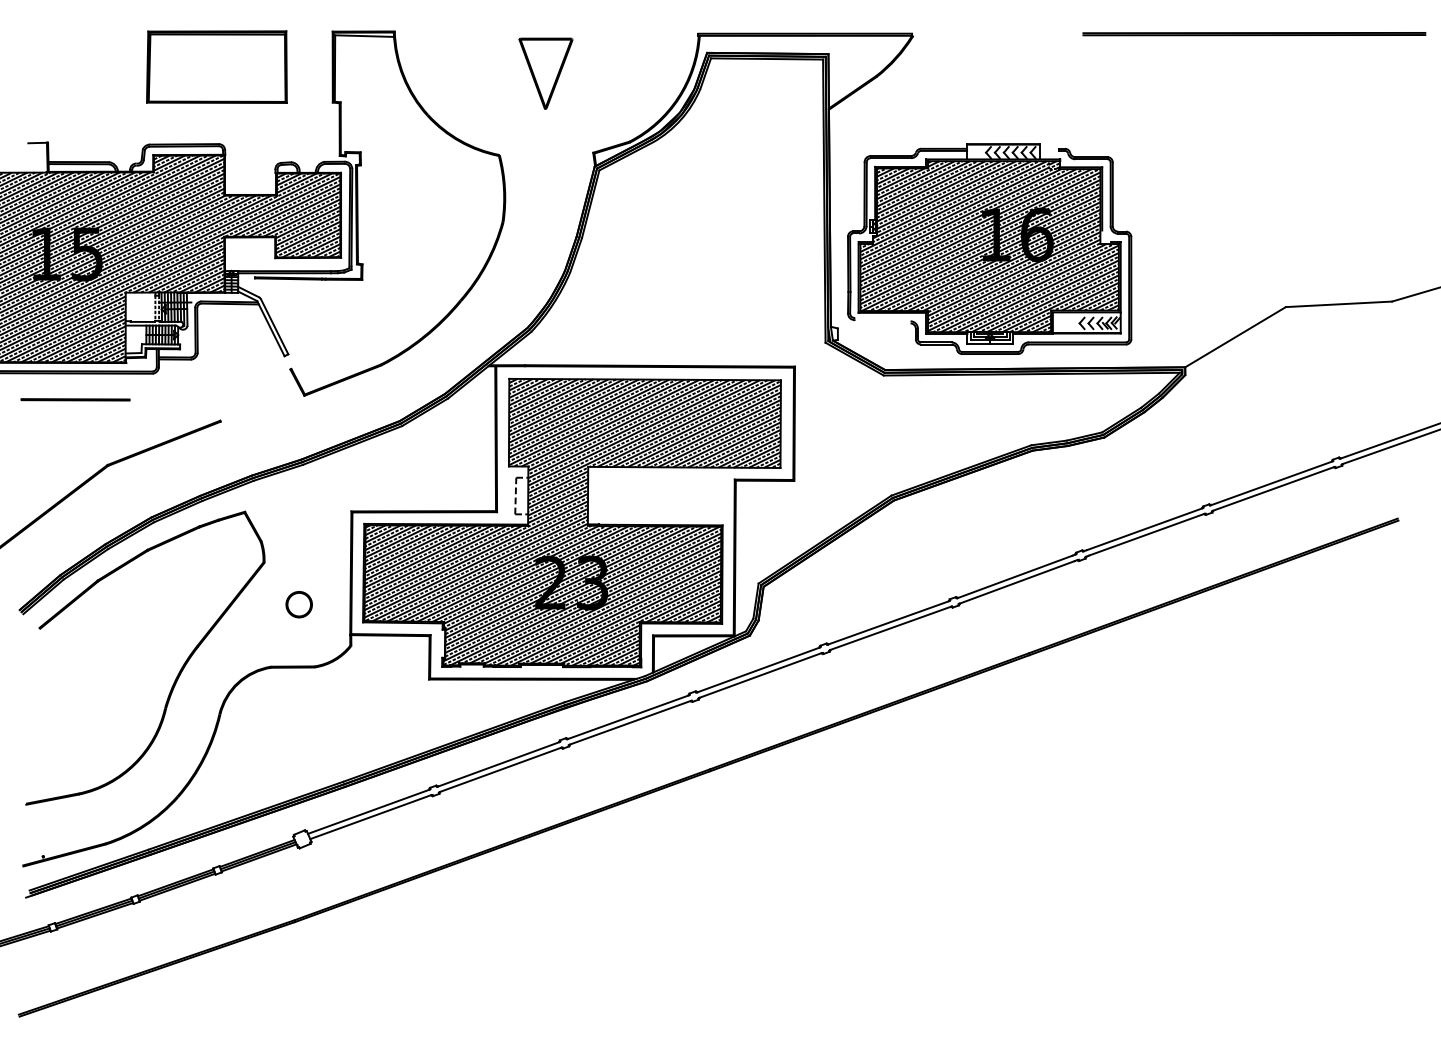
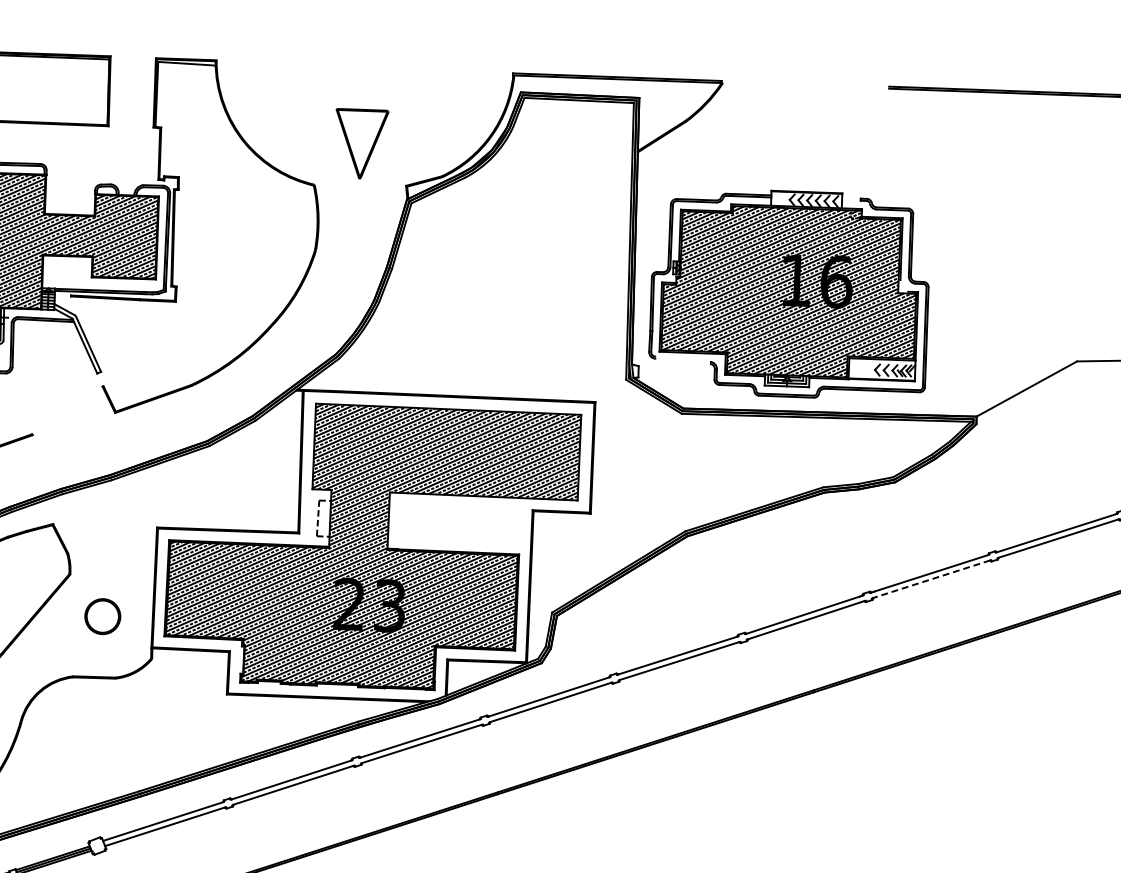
part: (545, 73) -> (360, 143), moved
line: (1146, 534) -> (932, 578), solid -> dashed
circle: (298, 604) -> (102, 616), size x1.4

